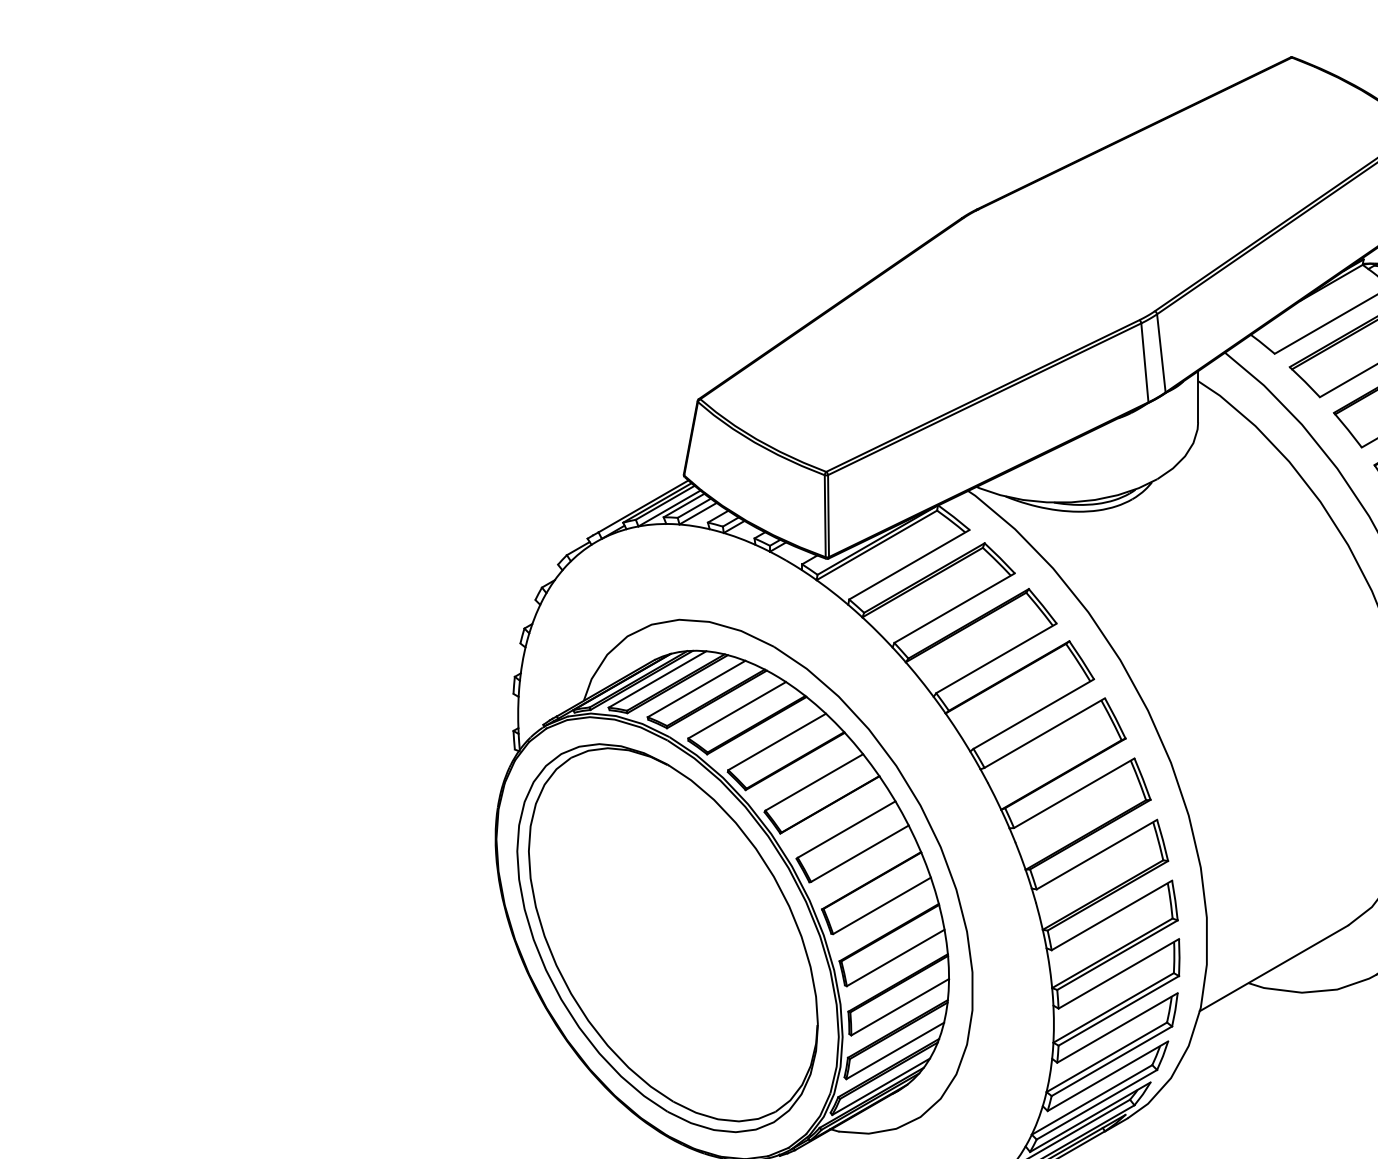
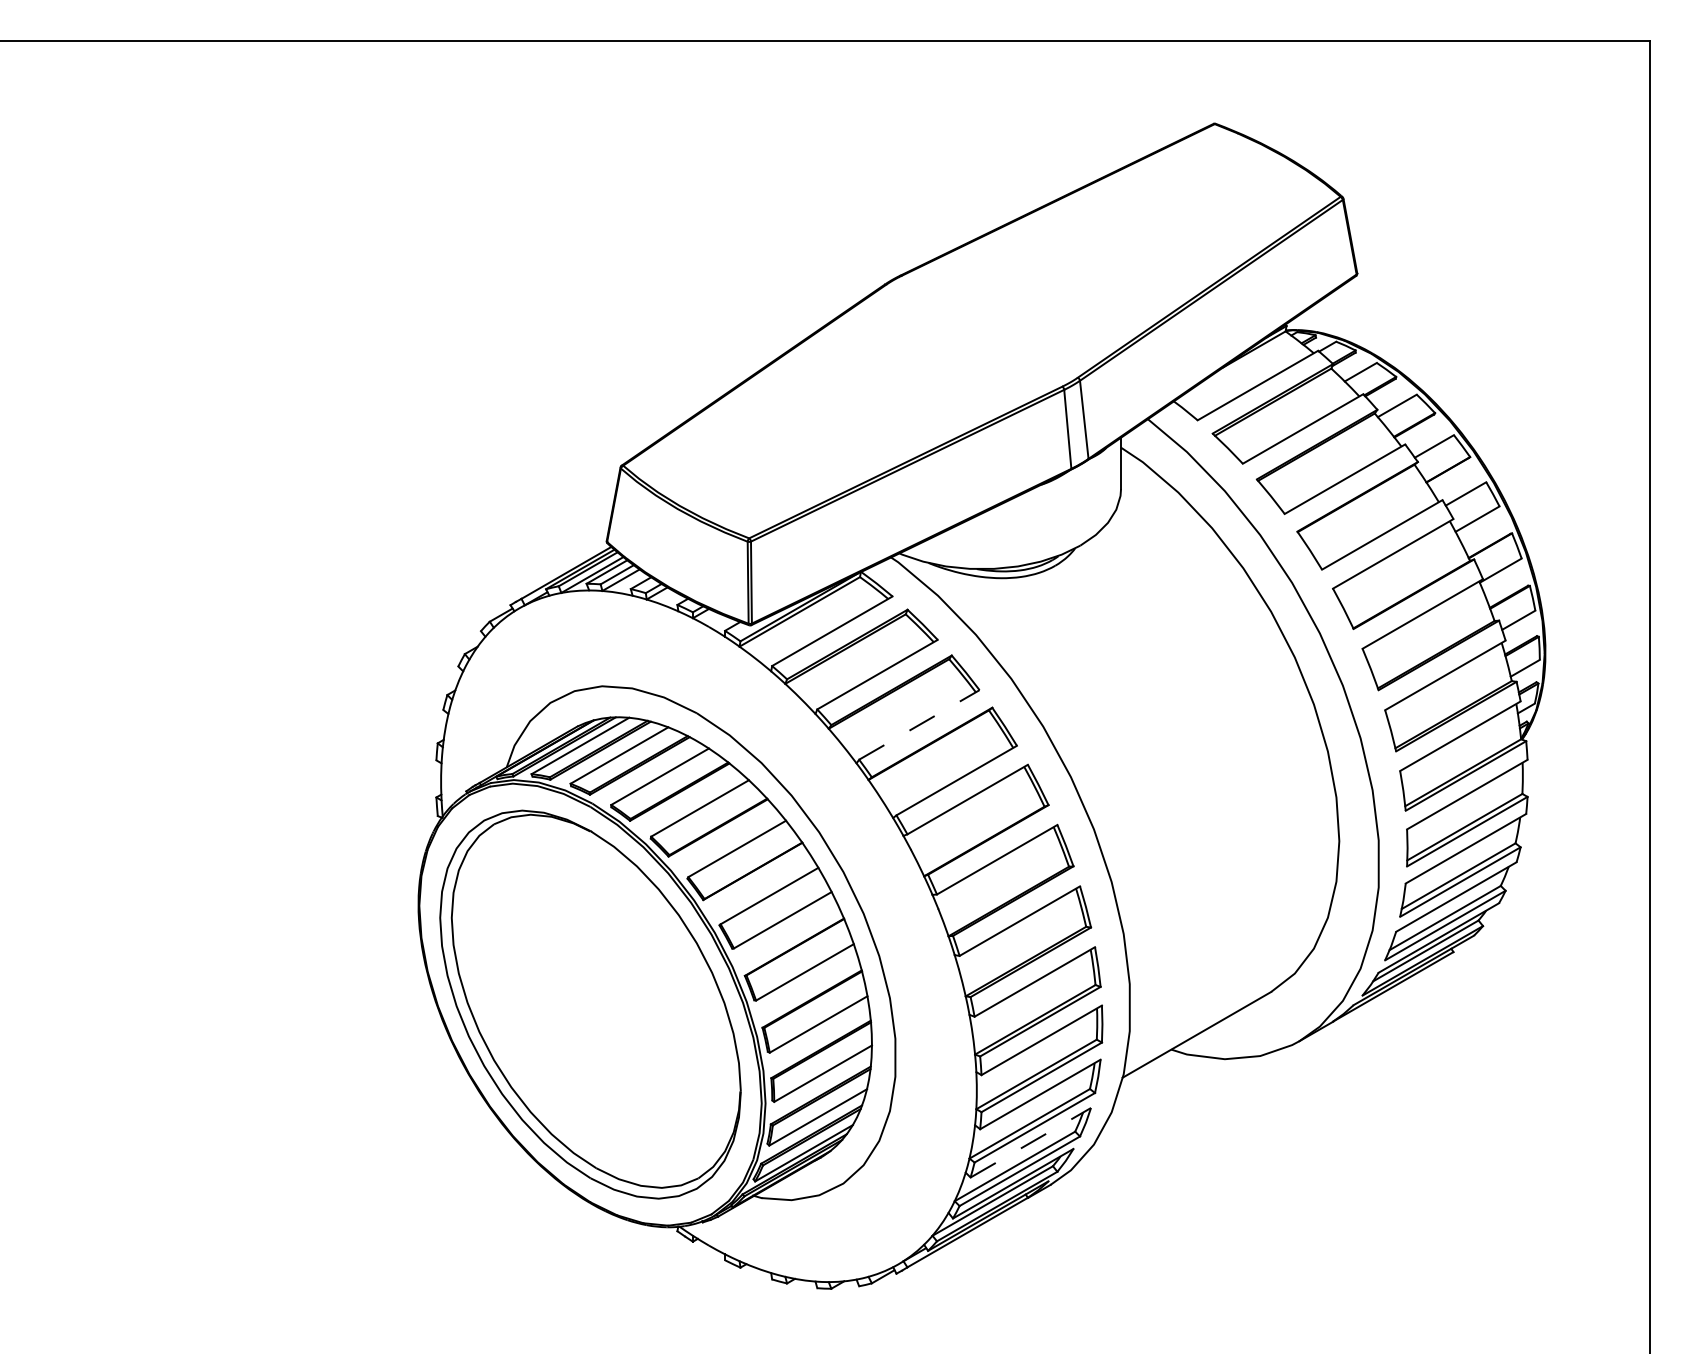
line: (996, 658) -> (919, 724), solid -> dashed
line: (1107, 1076) -> (1030, 1142), solid -> dashed

